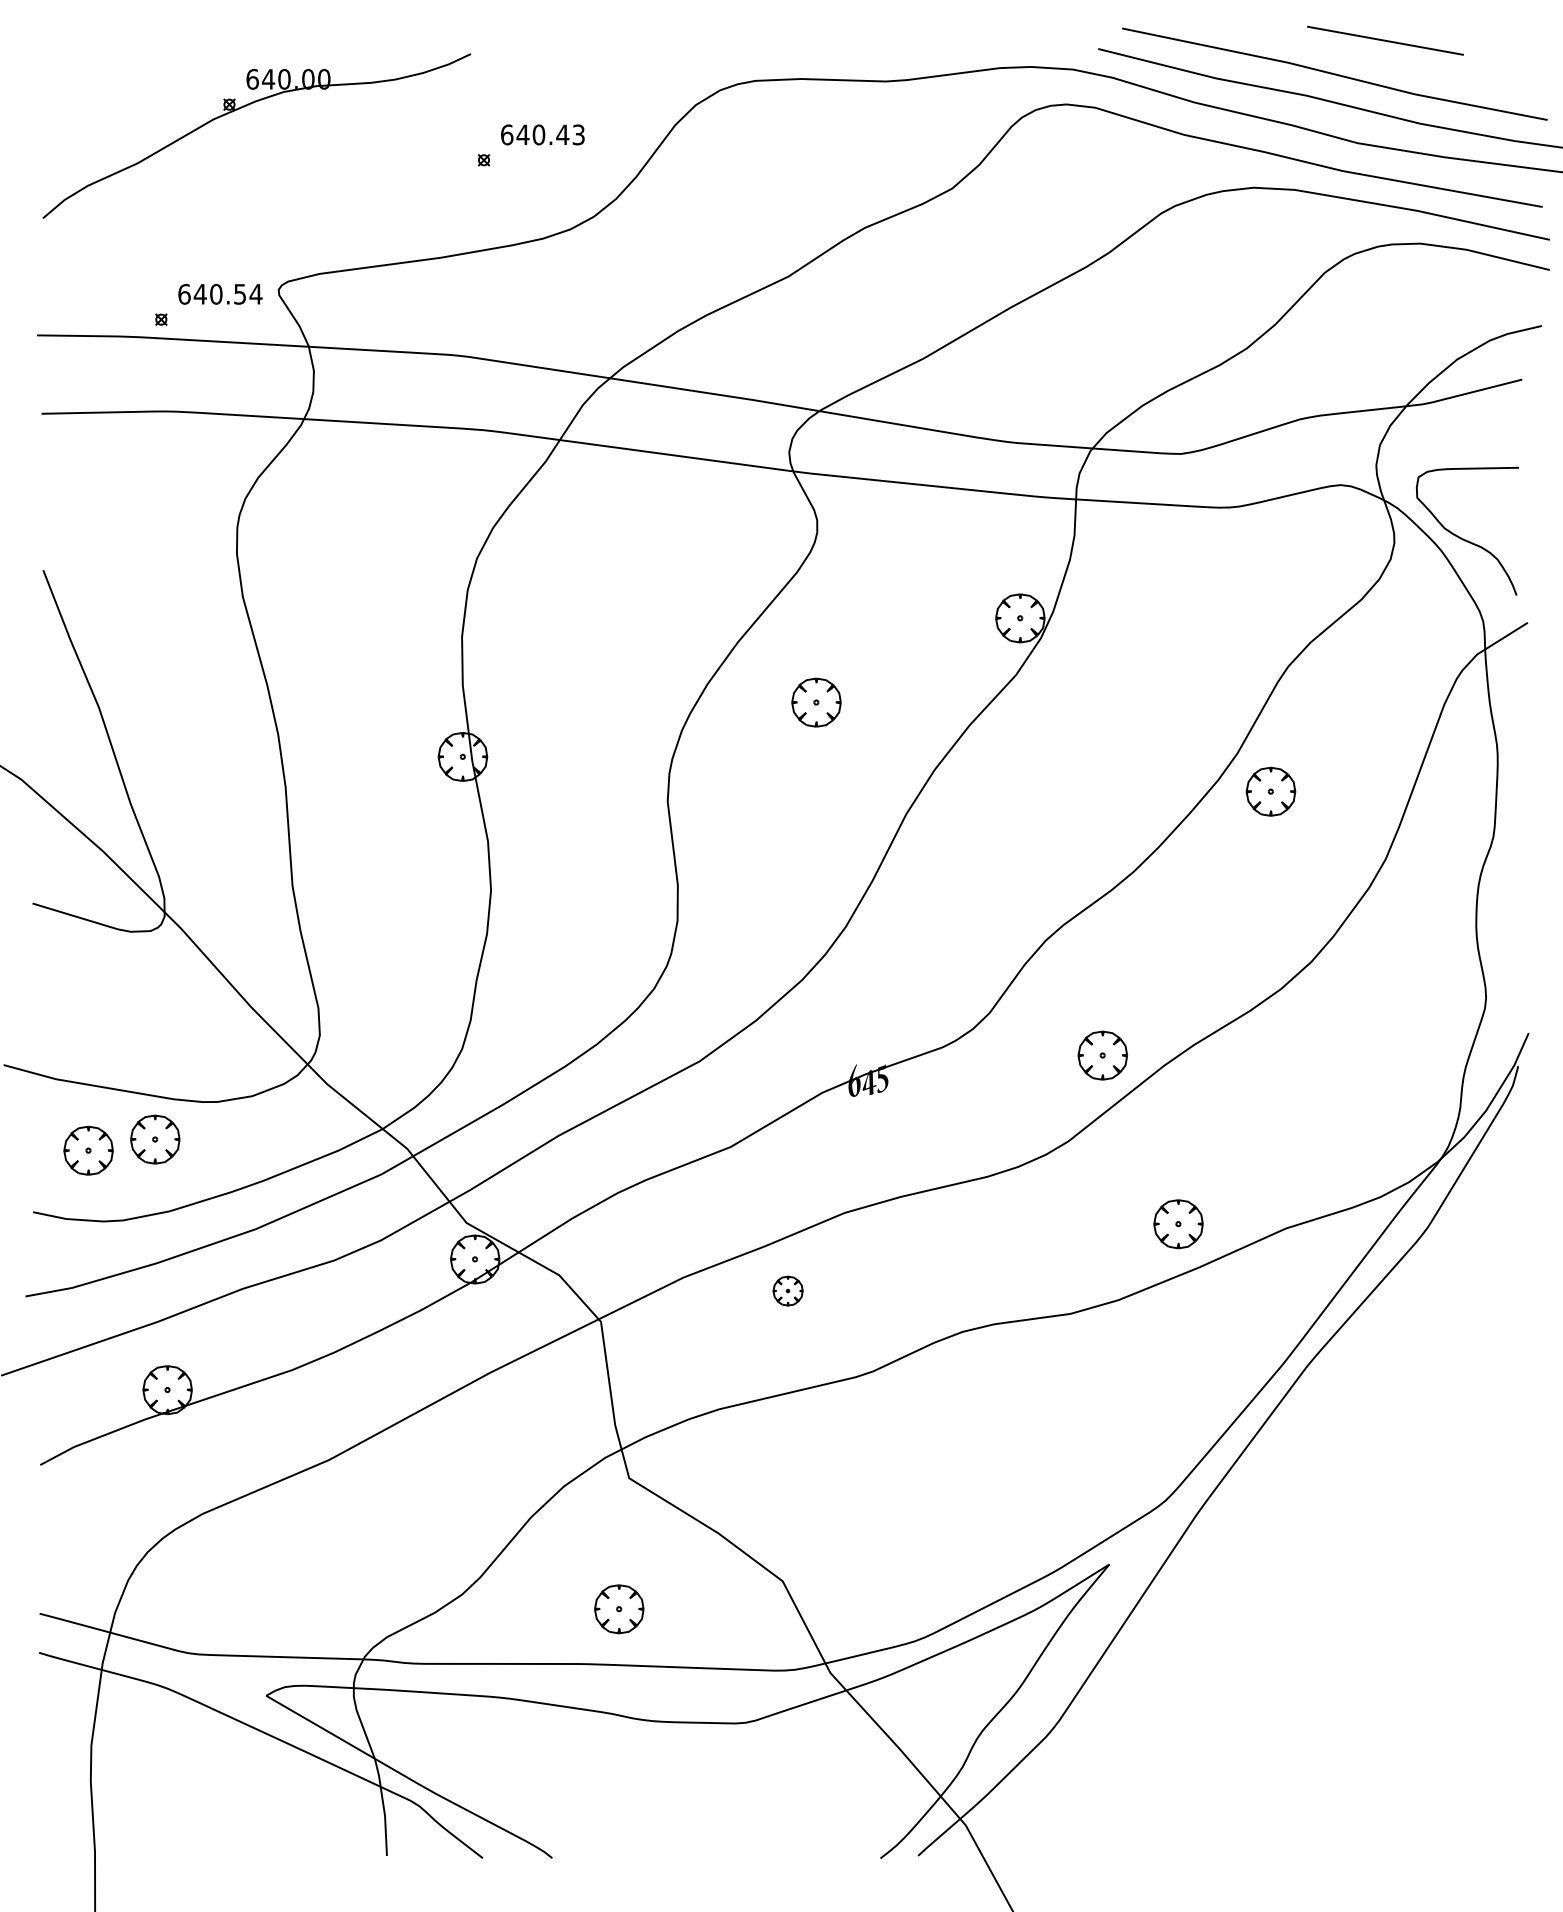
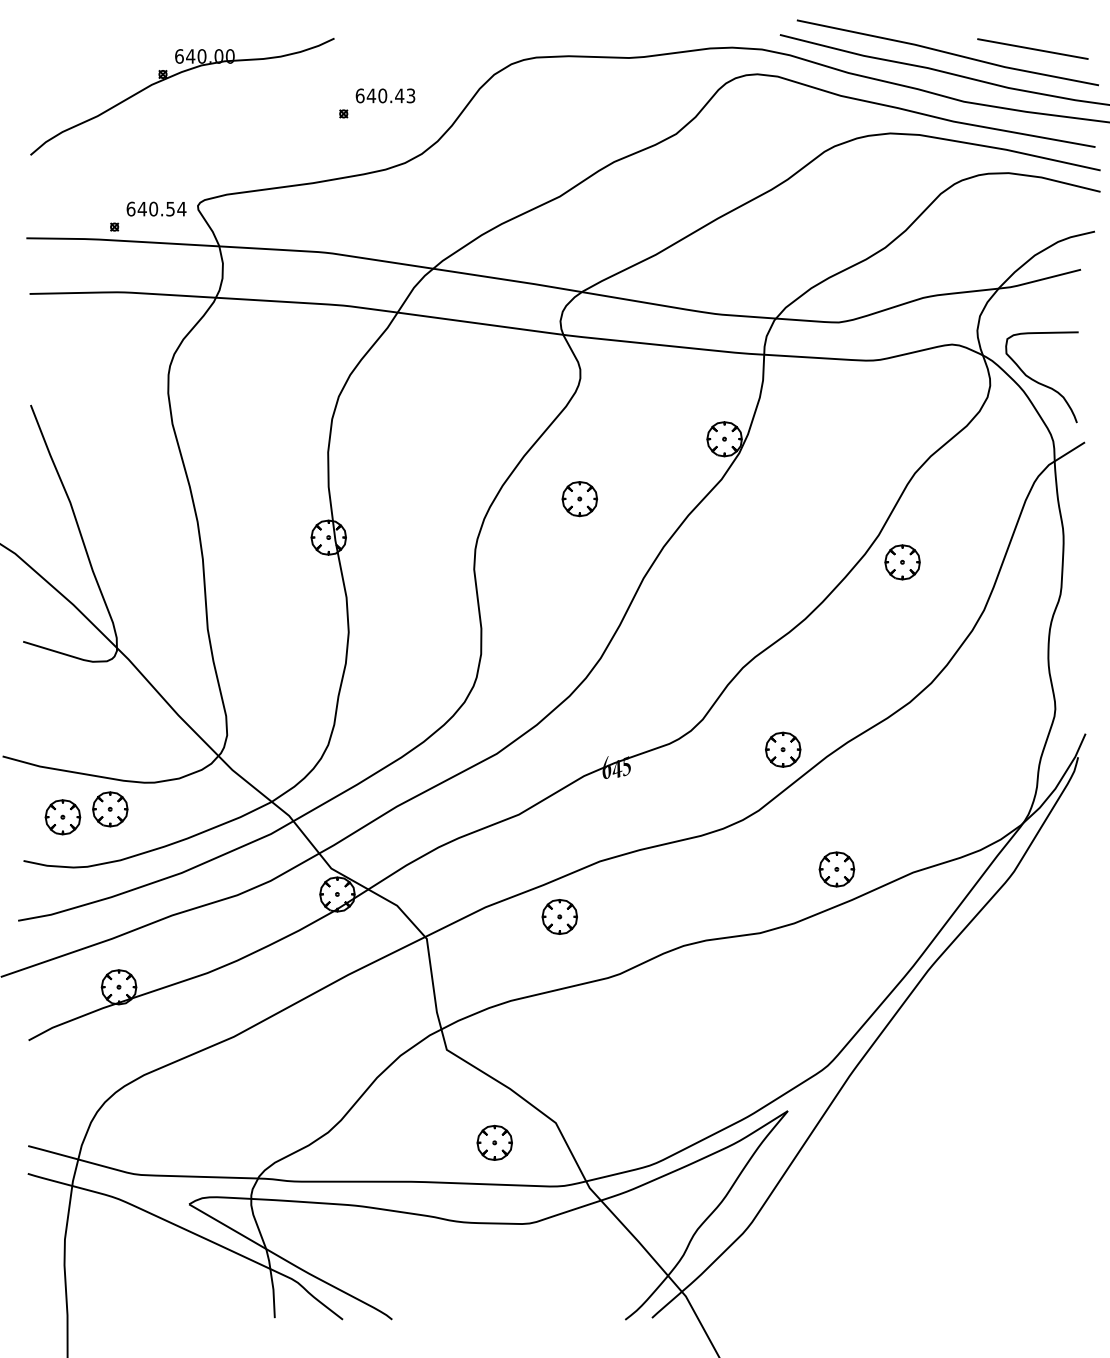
line: (1384, 39) -> (1032, 48), moved
part: (787, 1290) -> (559, 916), size x1.67
part: (618, 1608) -> (494, 1142), moved

